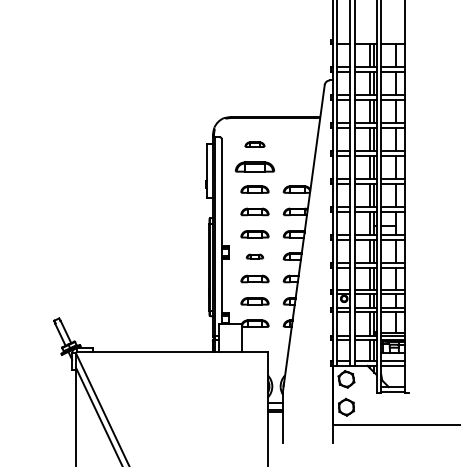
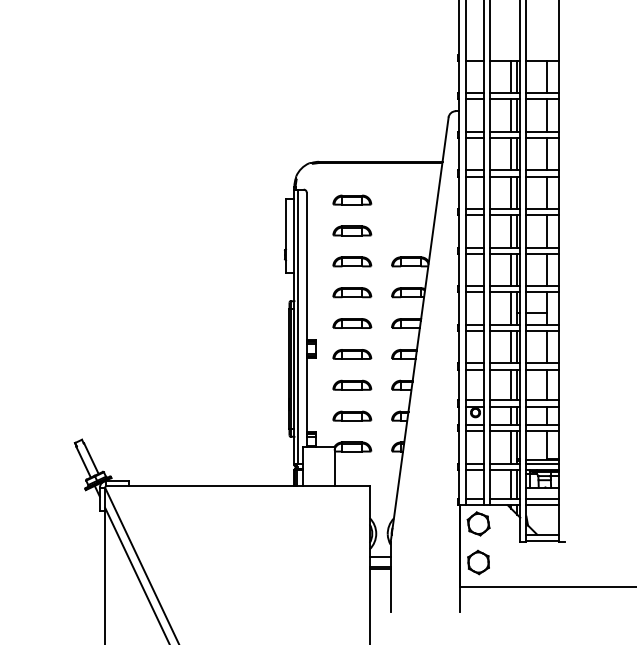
part: (254, 144) -> (351, 199), size x1.43
part: (254, 167) -> (351, 231), size x0.71
part: (254, 256) -> (351, 354), size x1.67

